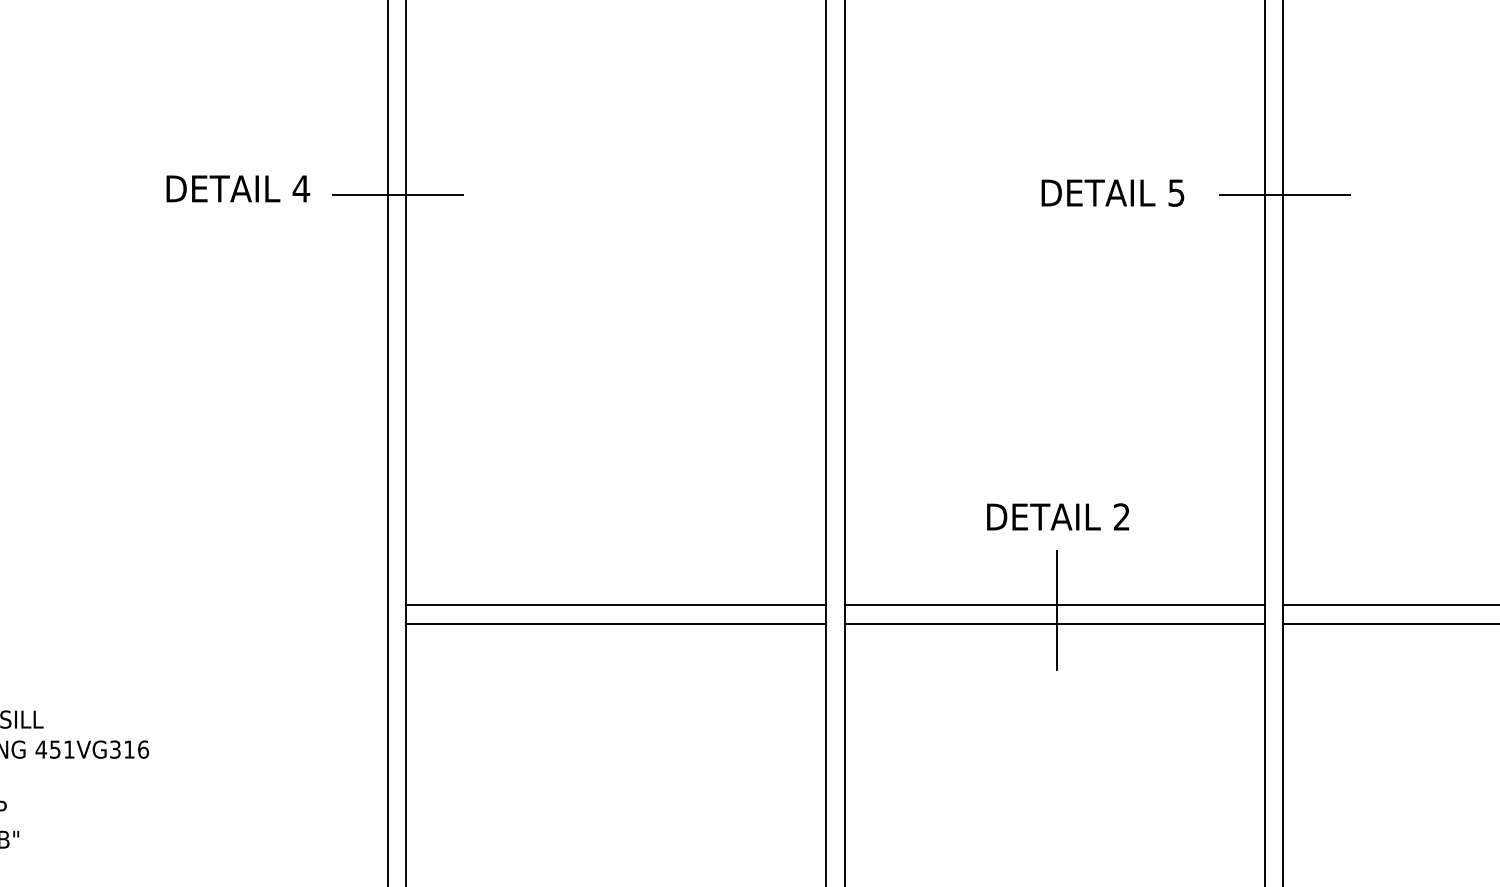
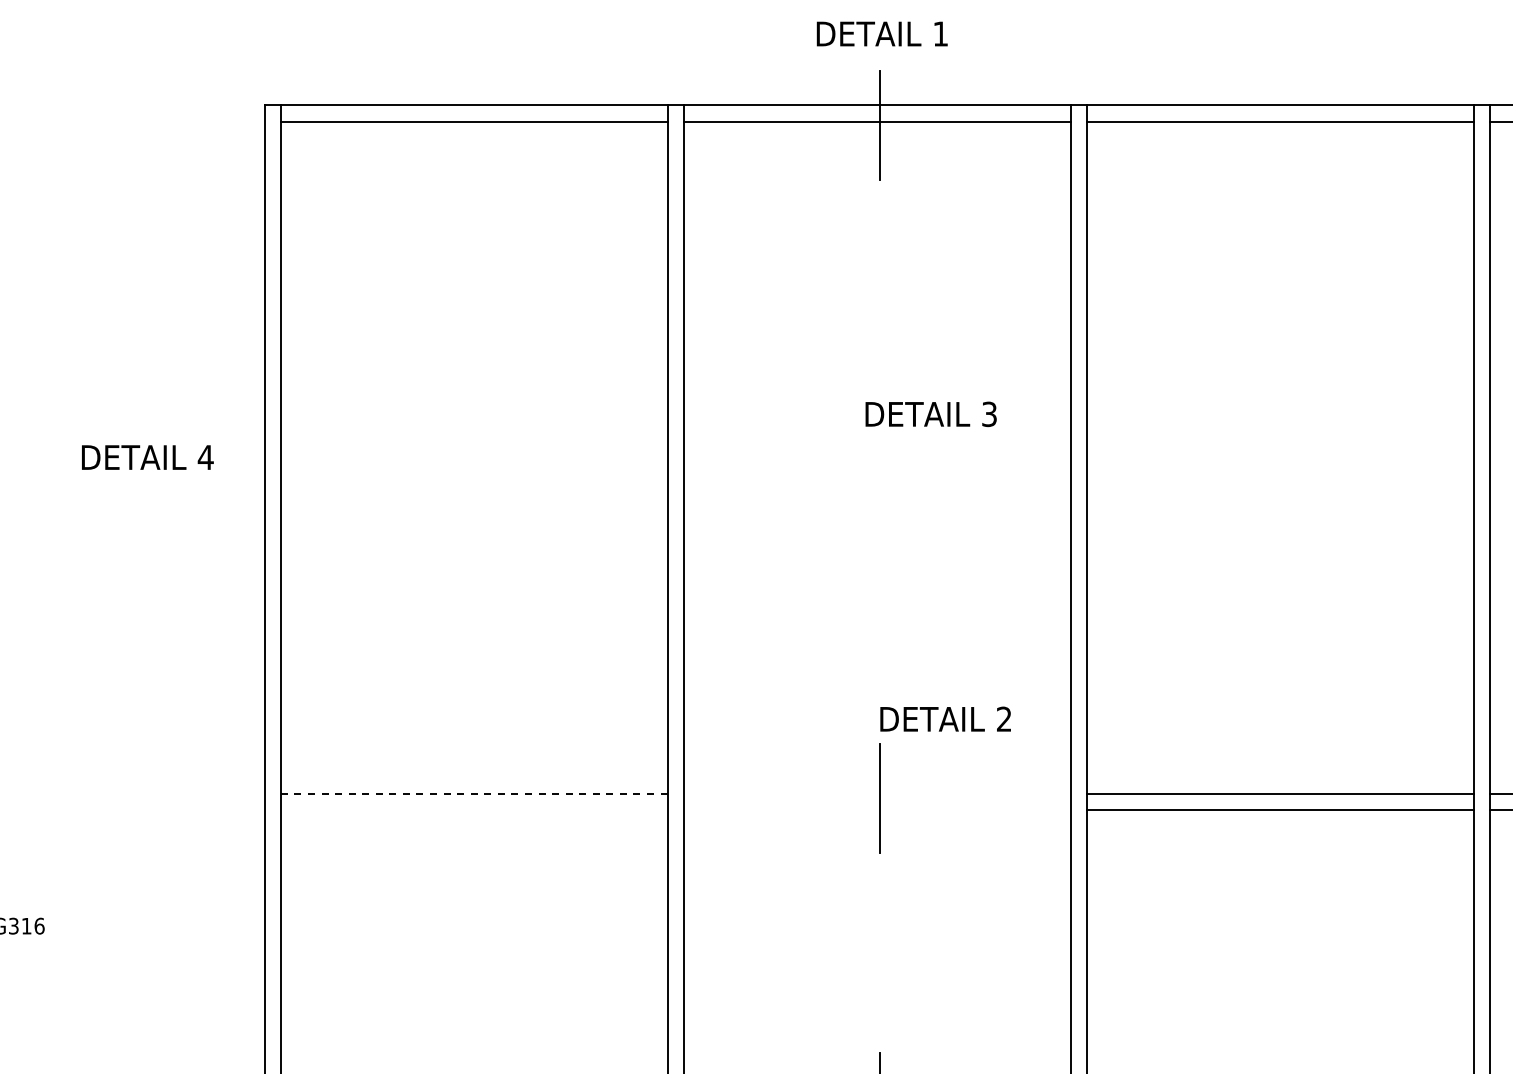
text: (237, 188) -> (147, 457), moved
text: (1176, 192) -> (989, 413), 5 -> 3
line: (397, 195) -> (273, 416), removed
line: (1285, 195) -> (1089, 416), removed
text: (1057, 516) -> (945, 718), moved
line: (615, 605) -> (473, 793), solid -> dashed
line: (1054, 605) -> (877, 793), removed
line: (616, 623) -> (474, 810), removed
line: (1054, 623) -> (877, 810), removed

